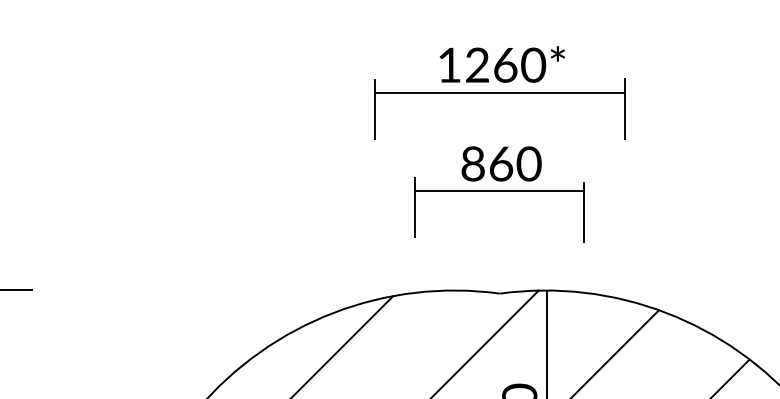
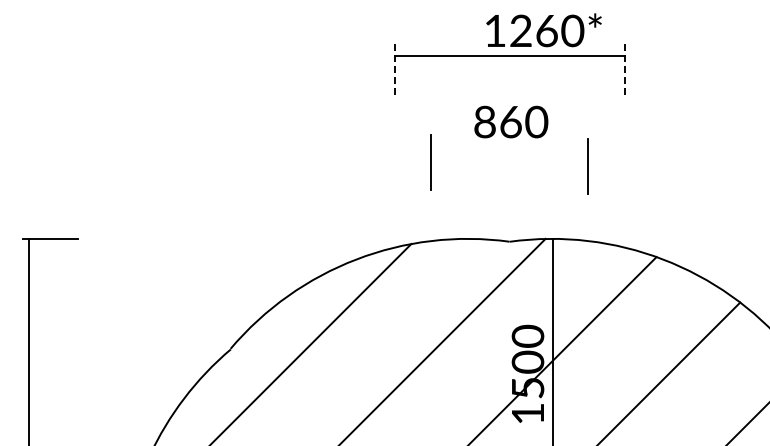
text: (501, 64) -> (543, 30), moved
line: (625, 109) -> (625, 71), solid -> dashed
line: (375, 110) -> (394, 72), solid -> dashed
line: (499, 191) -> (509, 147), removed

